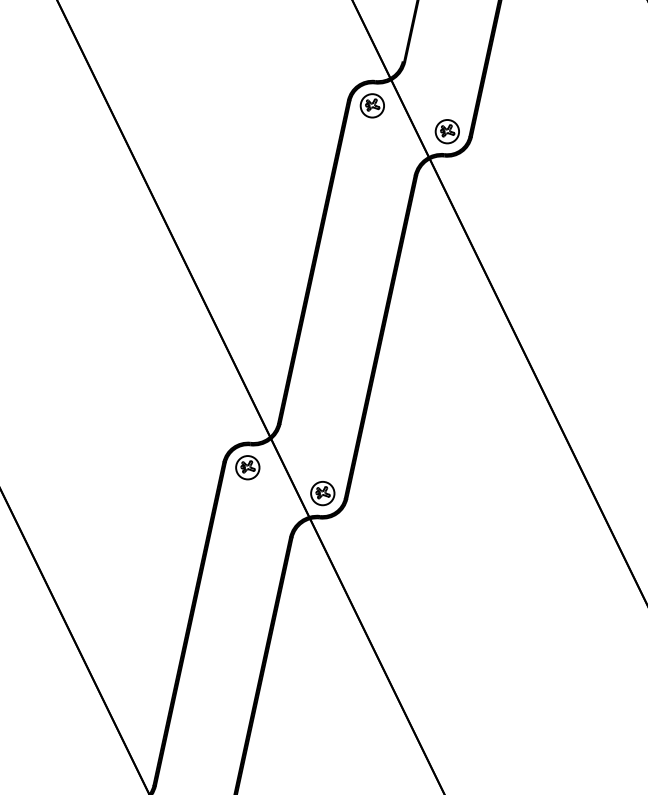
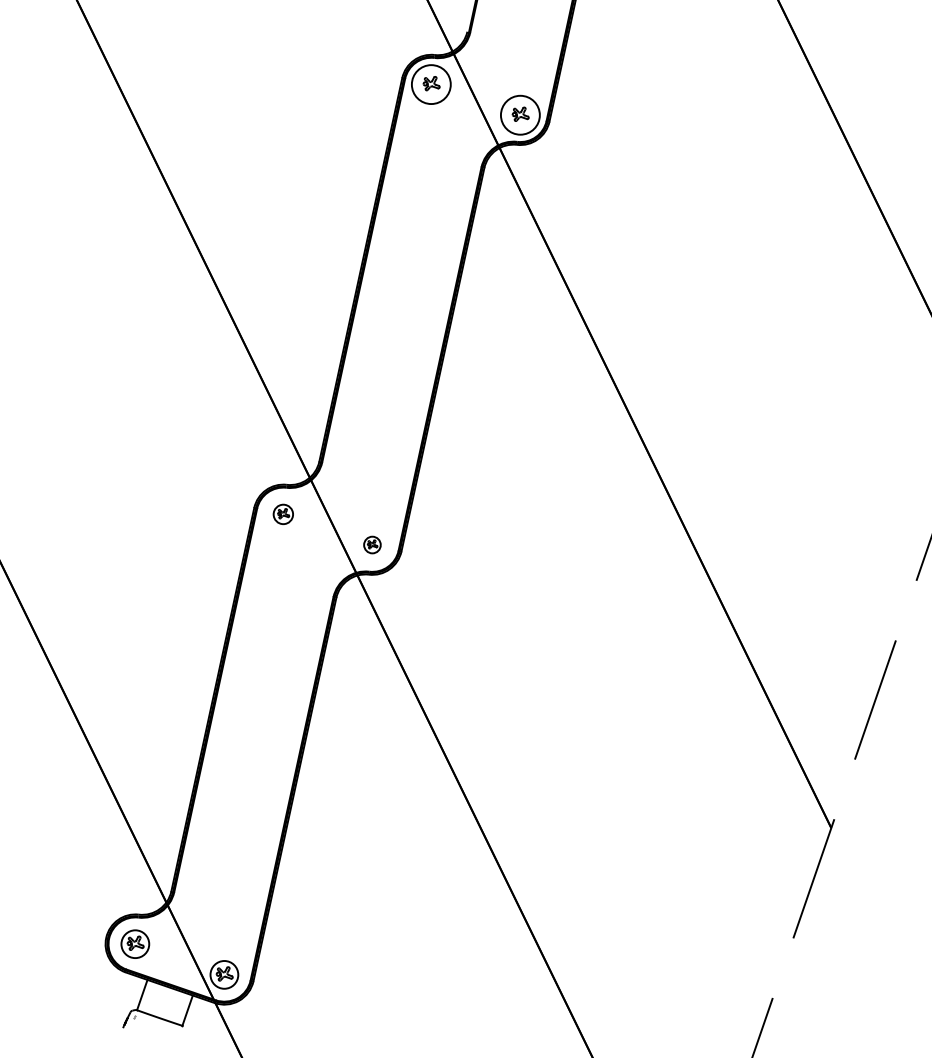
circle: (372, 105) -> (431, 84), size x1.4
circle: (447, 131) -> (520, 115), size x1.4
part: (247, 467) -> (283, 514), size x0.7
part: (322, 493) -> (372, 544), size x0.6

